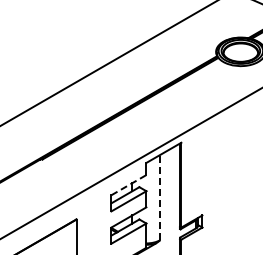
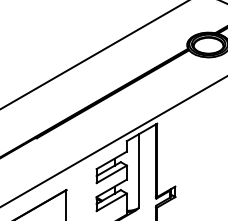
line: (129, 184) -> (112, 159), dashed -> solid
line: (160, 197) -> (139, 171), dashed -> solid

